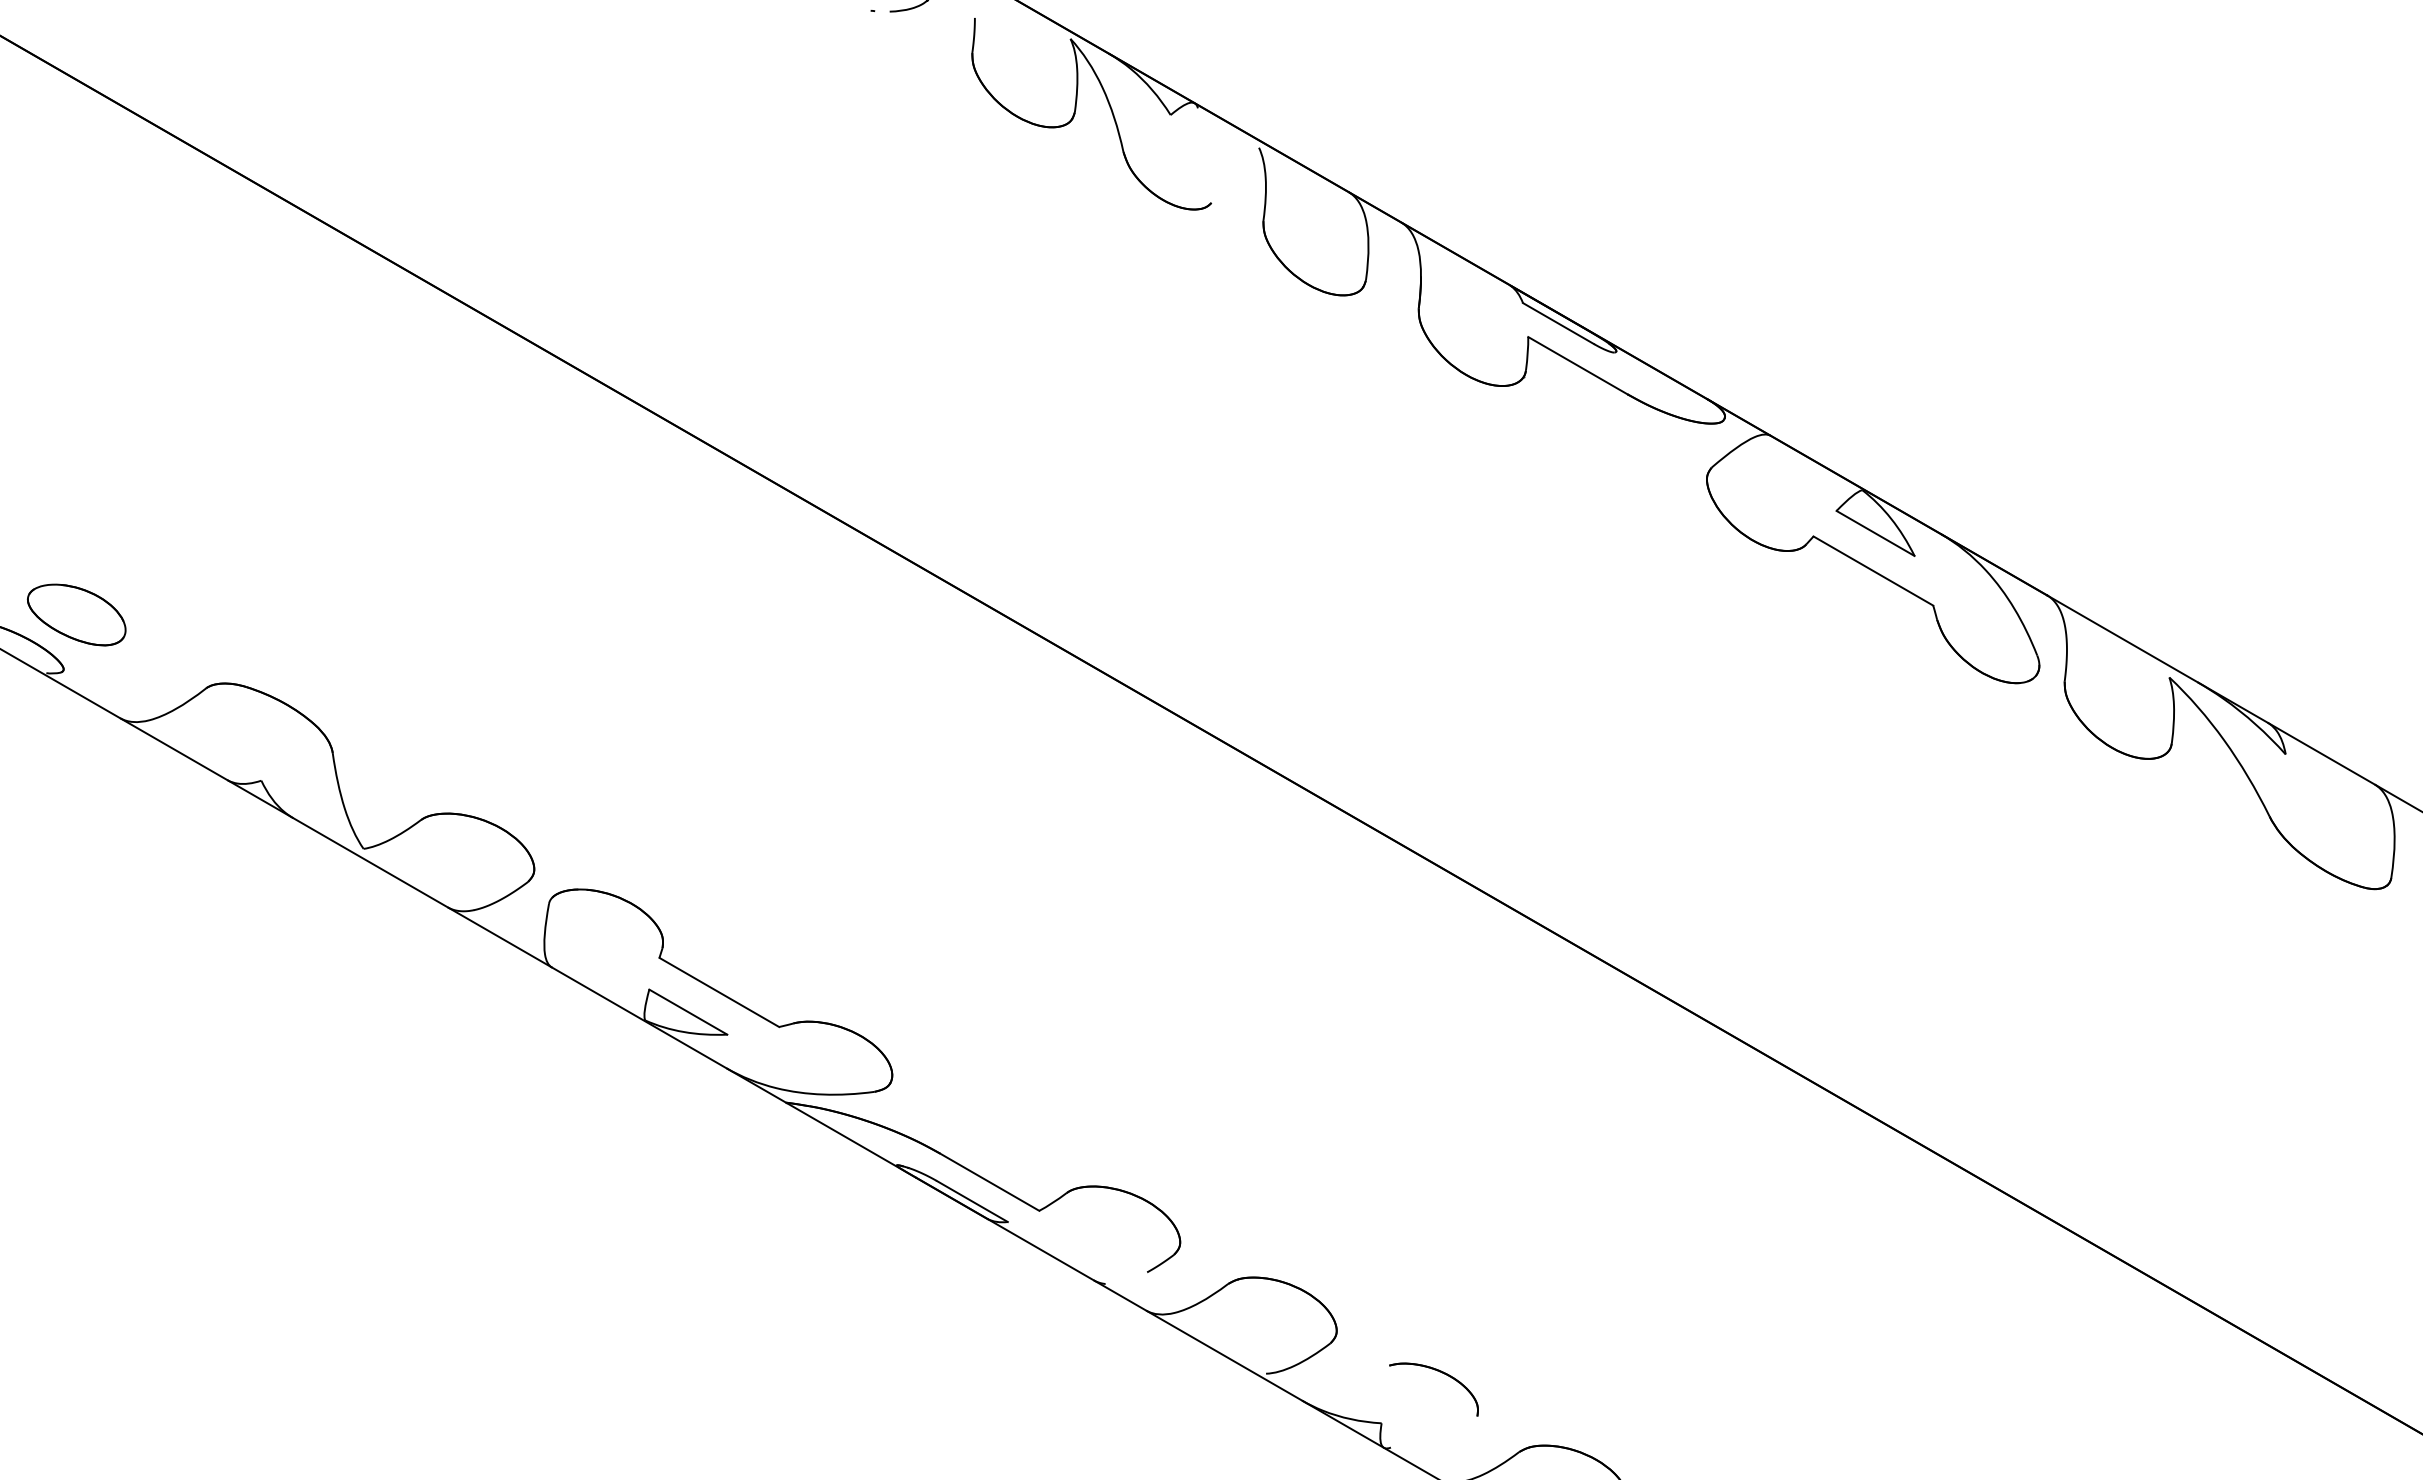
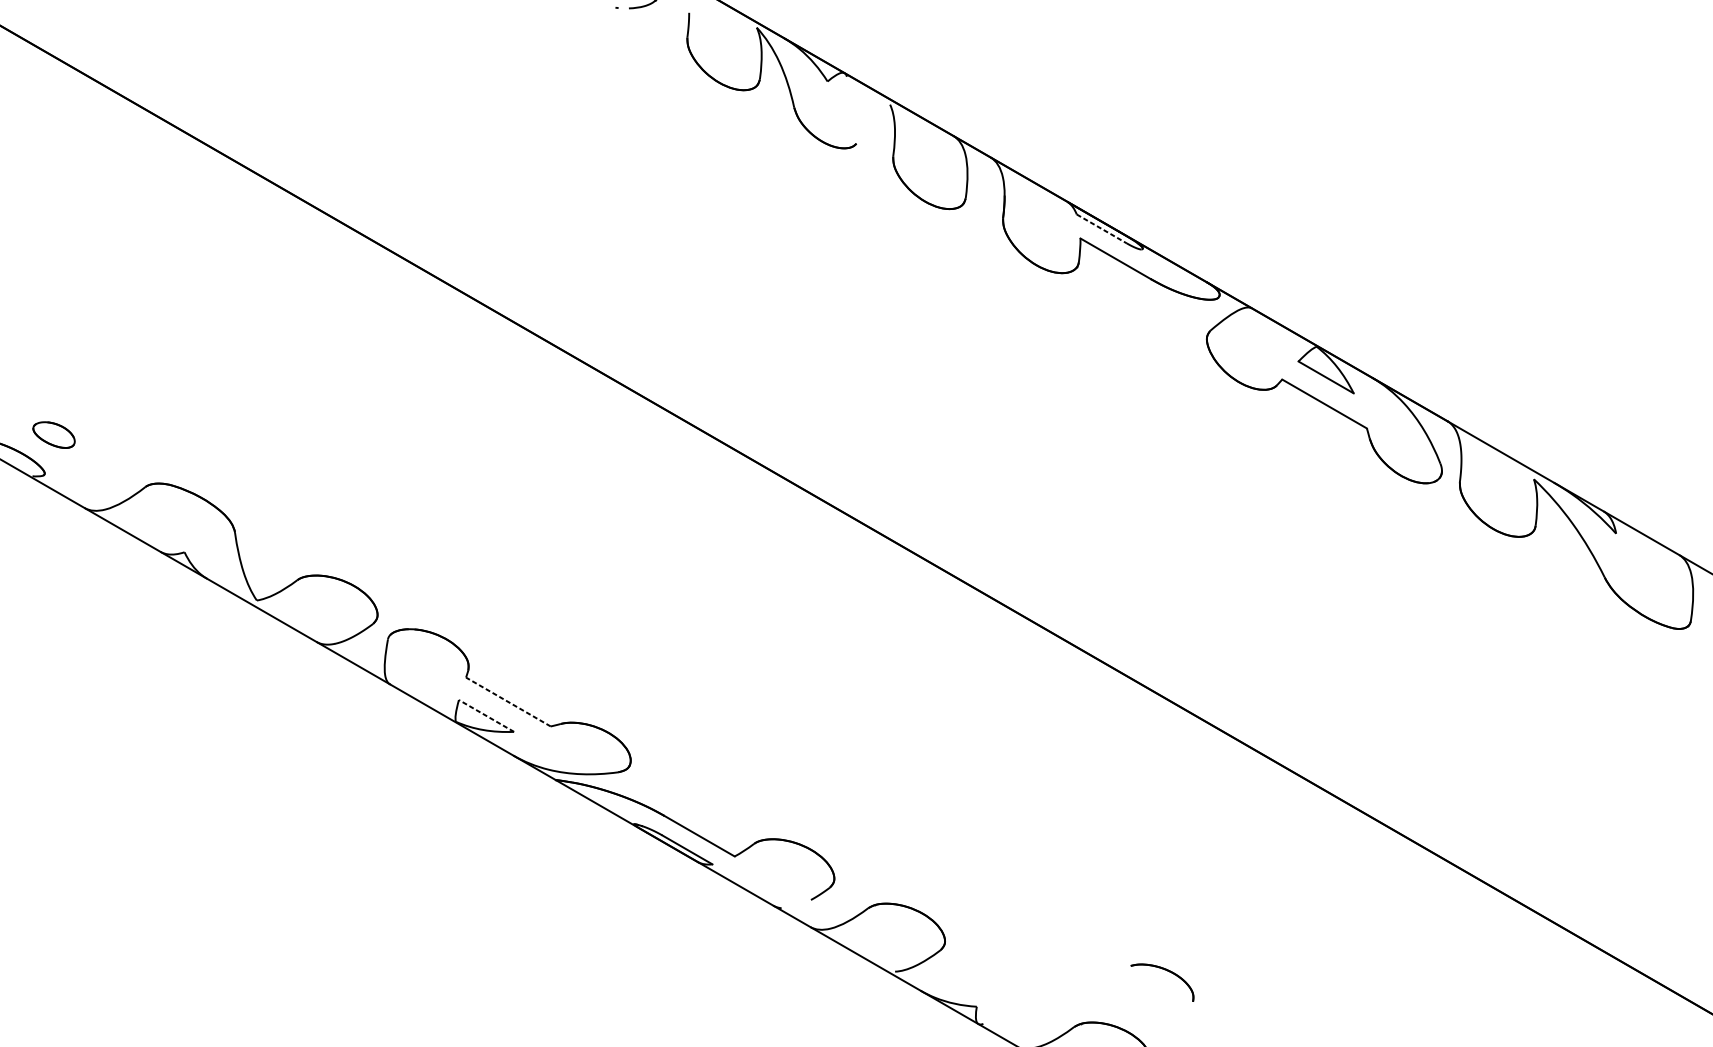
line: (1558, 323) -> (1101, 228), solid -> dashed
part: (76, 614) -> (53, 434), size x0.6
line: (718, 992) -> (507, 702), solid -> dashed
line: (687, 1011) -> (485, 715), solid -> dashed
part: (1439, 1372) -> (1166, 970), moved

